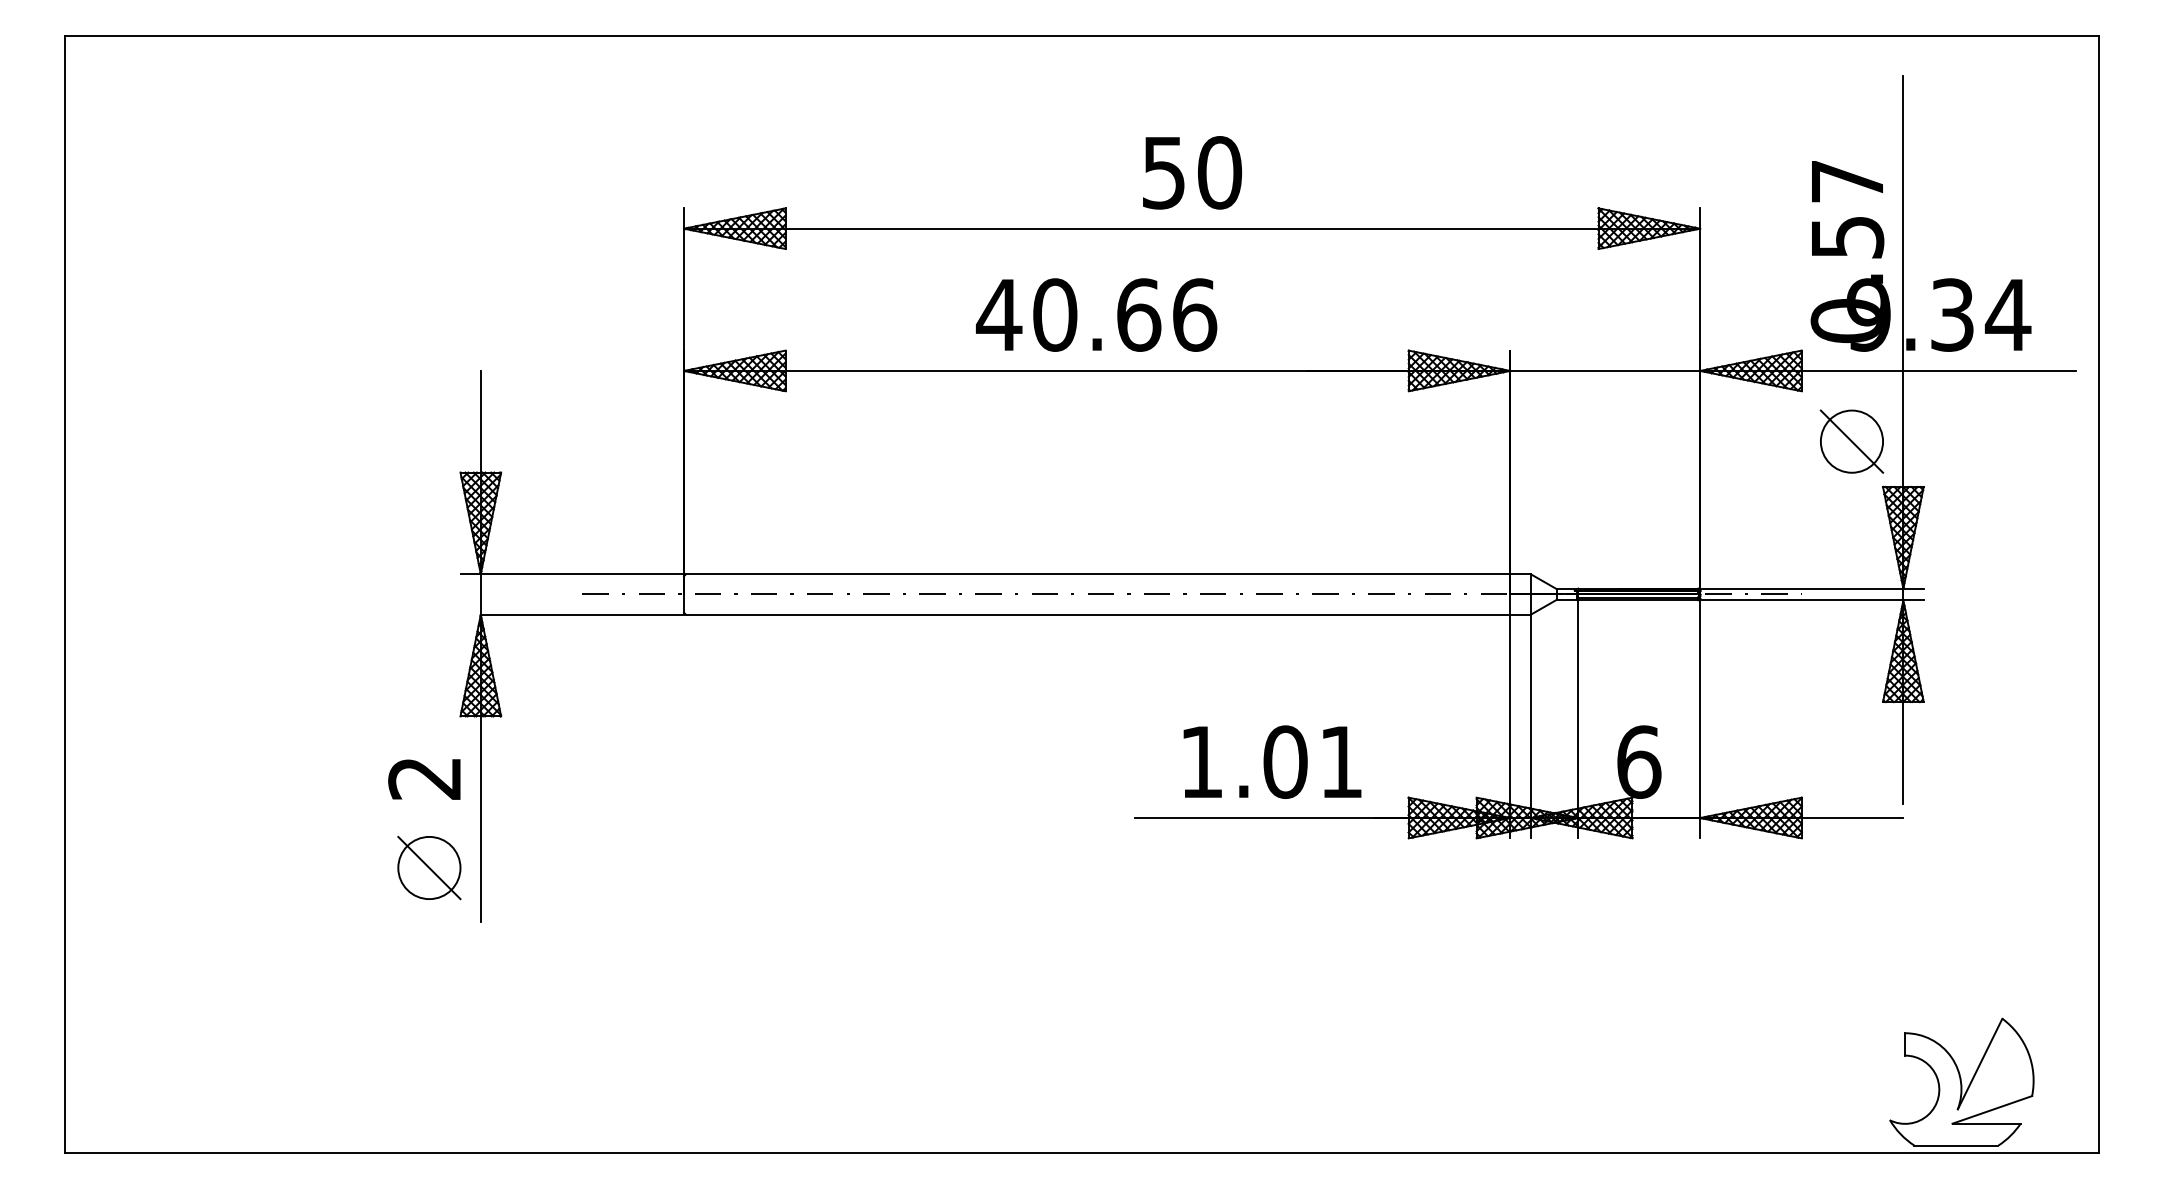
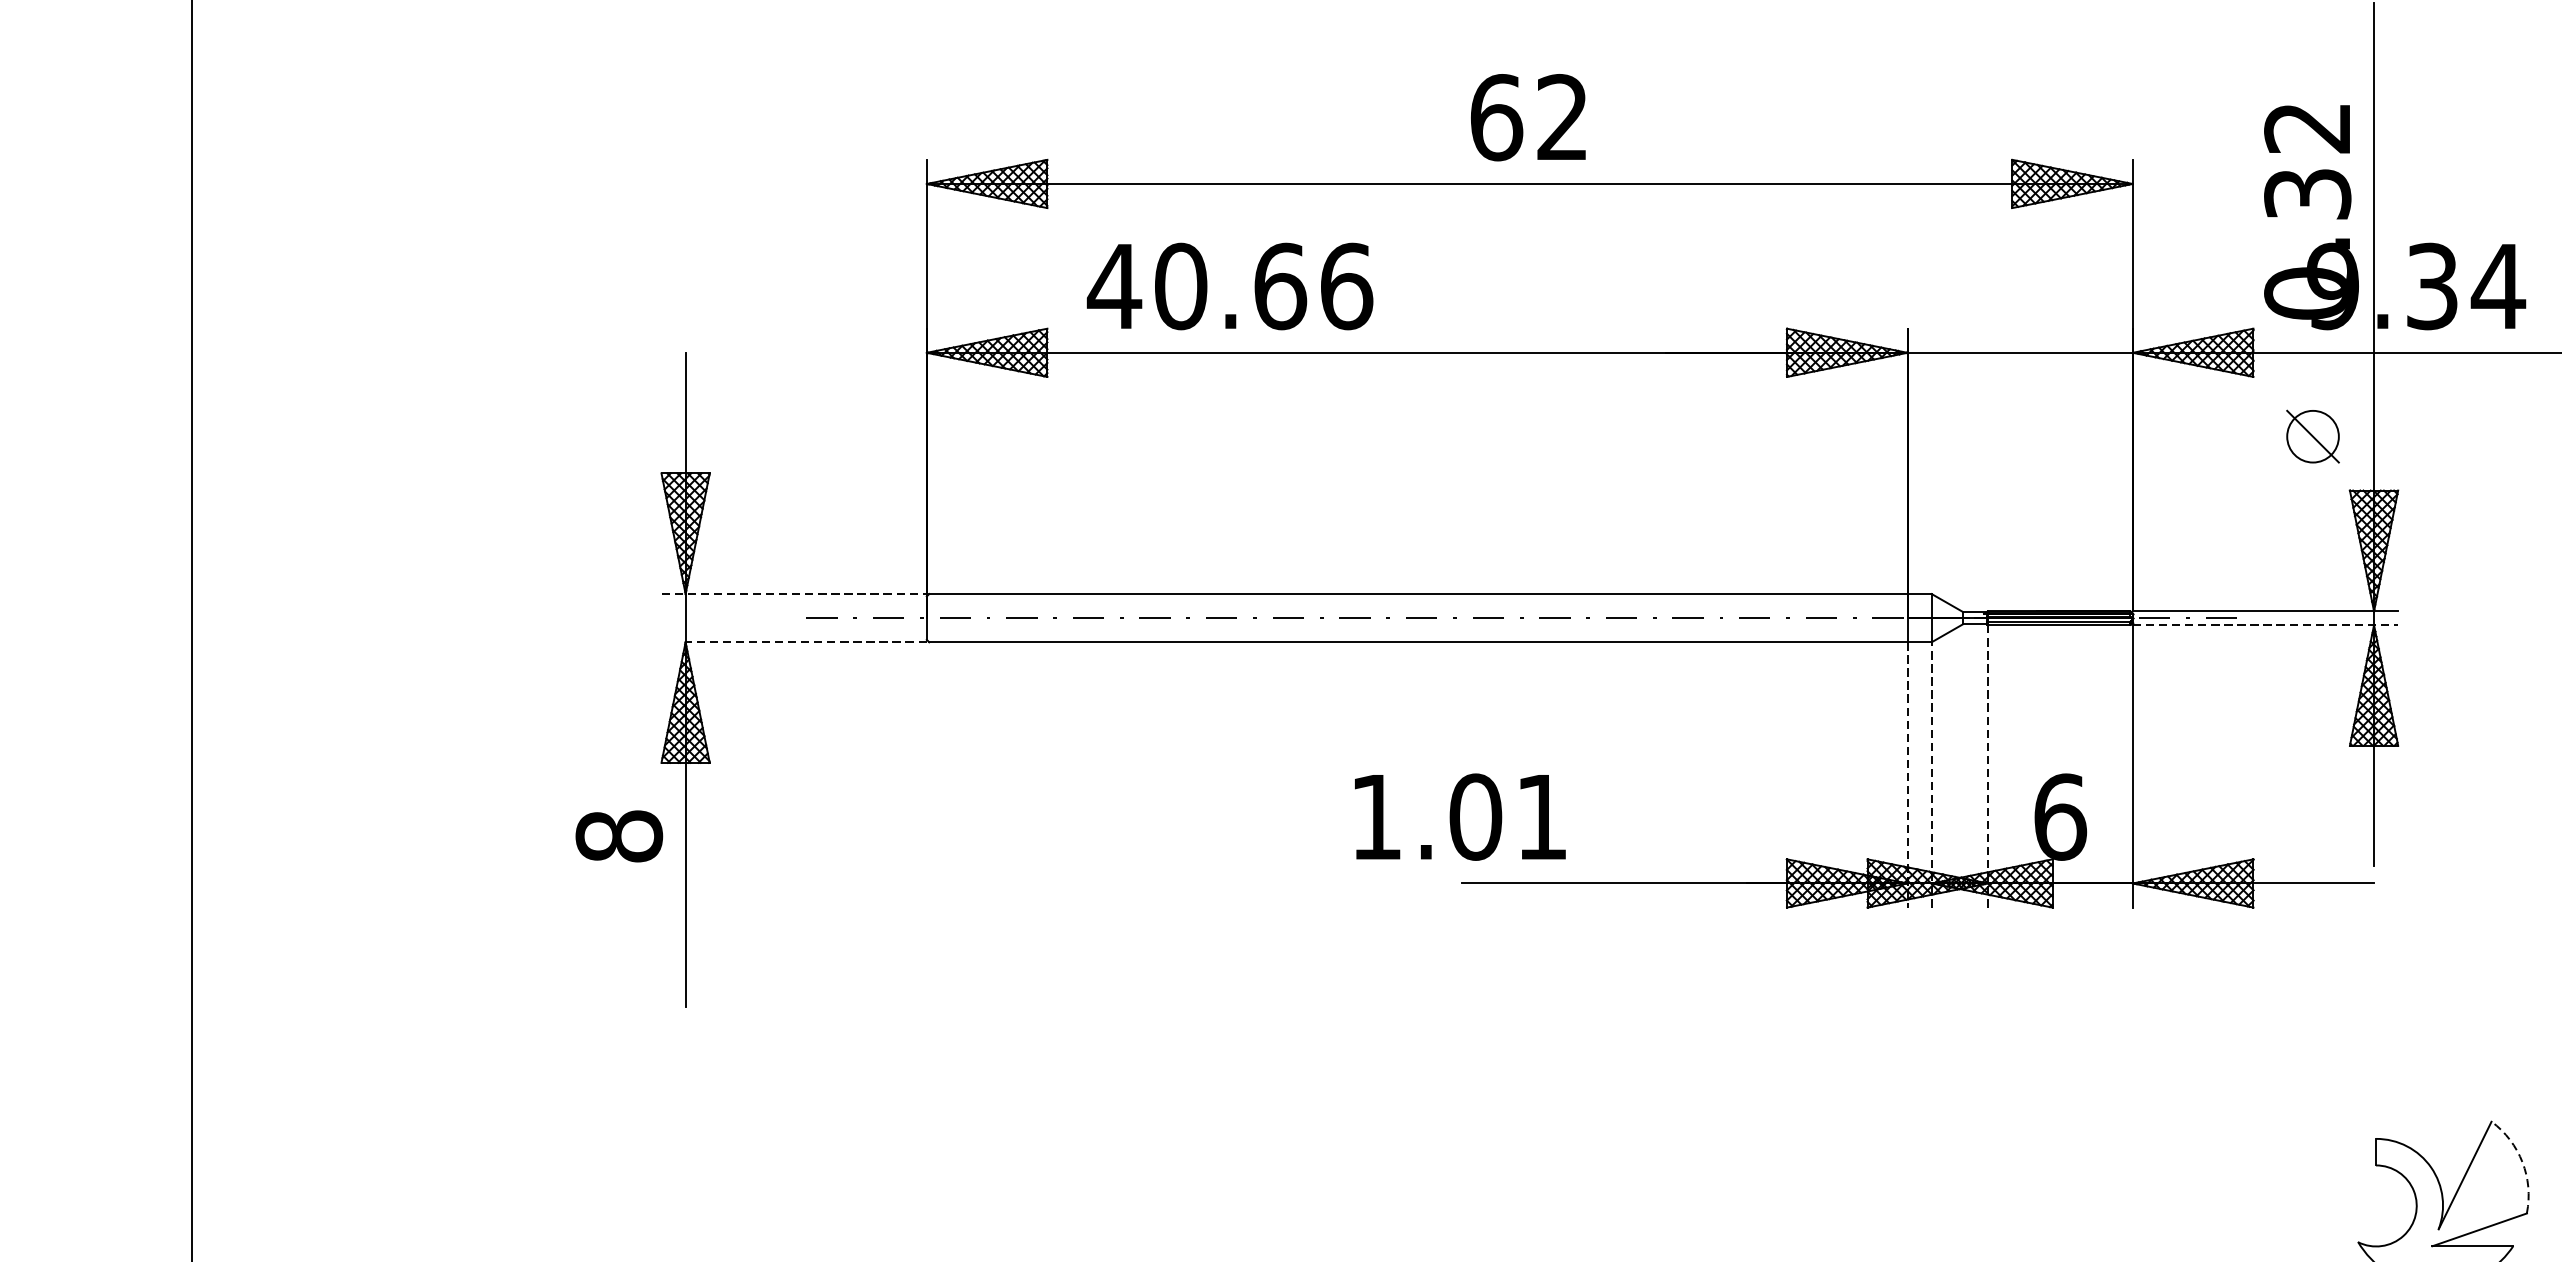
text: (1192, 172) -> (1530, 117), 50 -> 62
text: (1846, 209) -> (2306, 161), 0.57 -> 0.32
text: (1096, 314) -> (1230, 285), moved
part: (1851, 441) -> (2312, 436), size x0.7
line: (572, 574) -> (794, 594), solid -> dashed
line: (1811, 600) -> (2265, 625), solid -> dashed
line: (582, 614) -> (806, 641), solid -> dashed
line: (1578, 719) -> (1988, 766), solid -> dashed
line: (1510, 726) -> (1907, 774), solid -> dashed
line: (1530, 726) -> (1931, 774), solid -> dashed
text: (1272, 761) -> (1460, 816), moved
text: (424, 778) -> (618, 836), 2 -> 8
part: (429, 867) -> (624, 942), removed
arc: (2028, 1053) -> (2522, 1162), solid -> dashed

